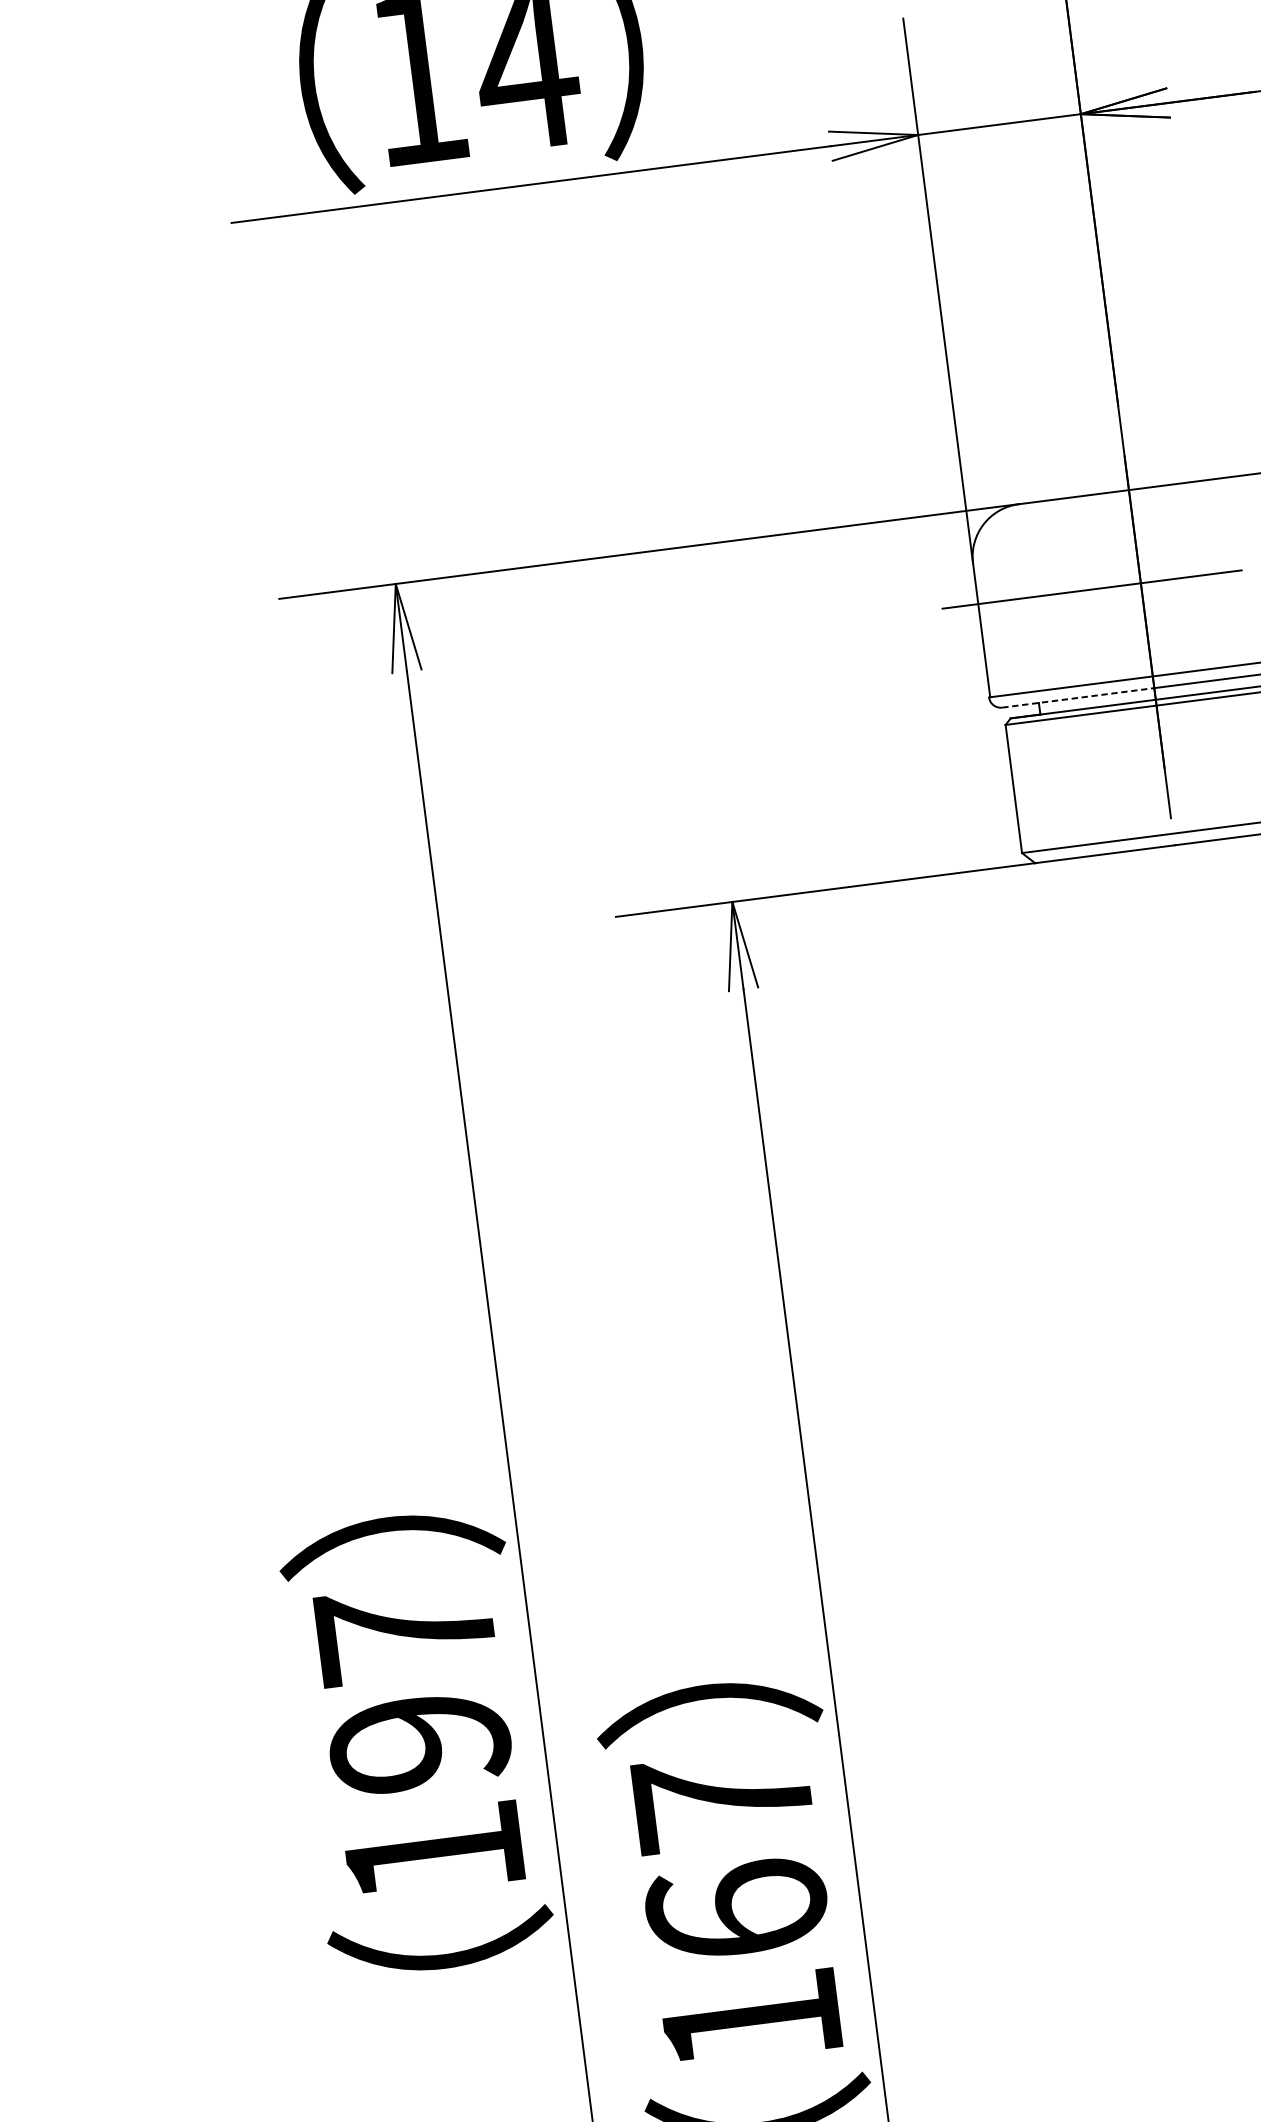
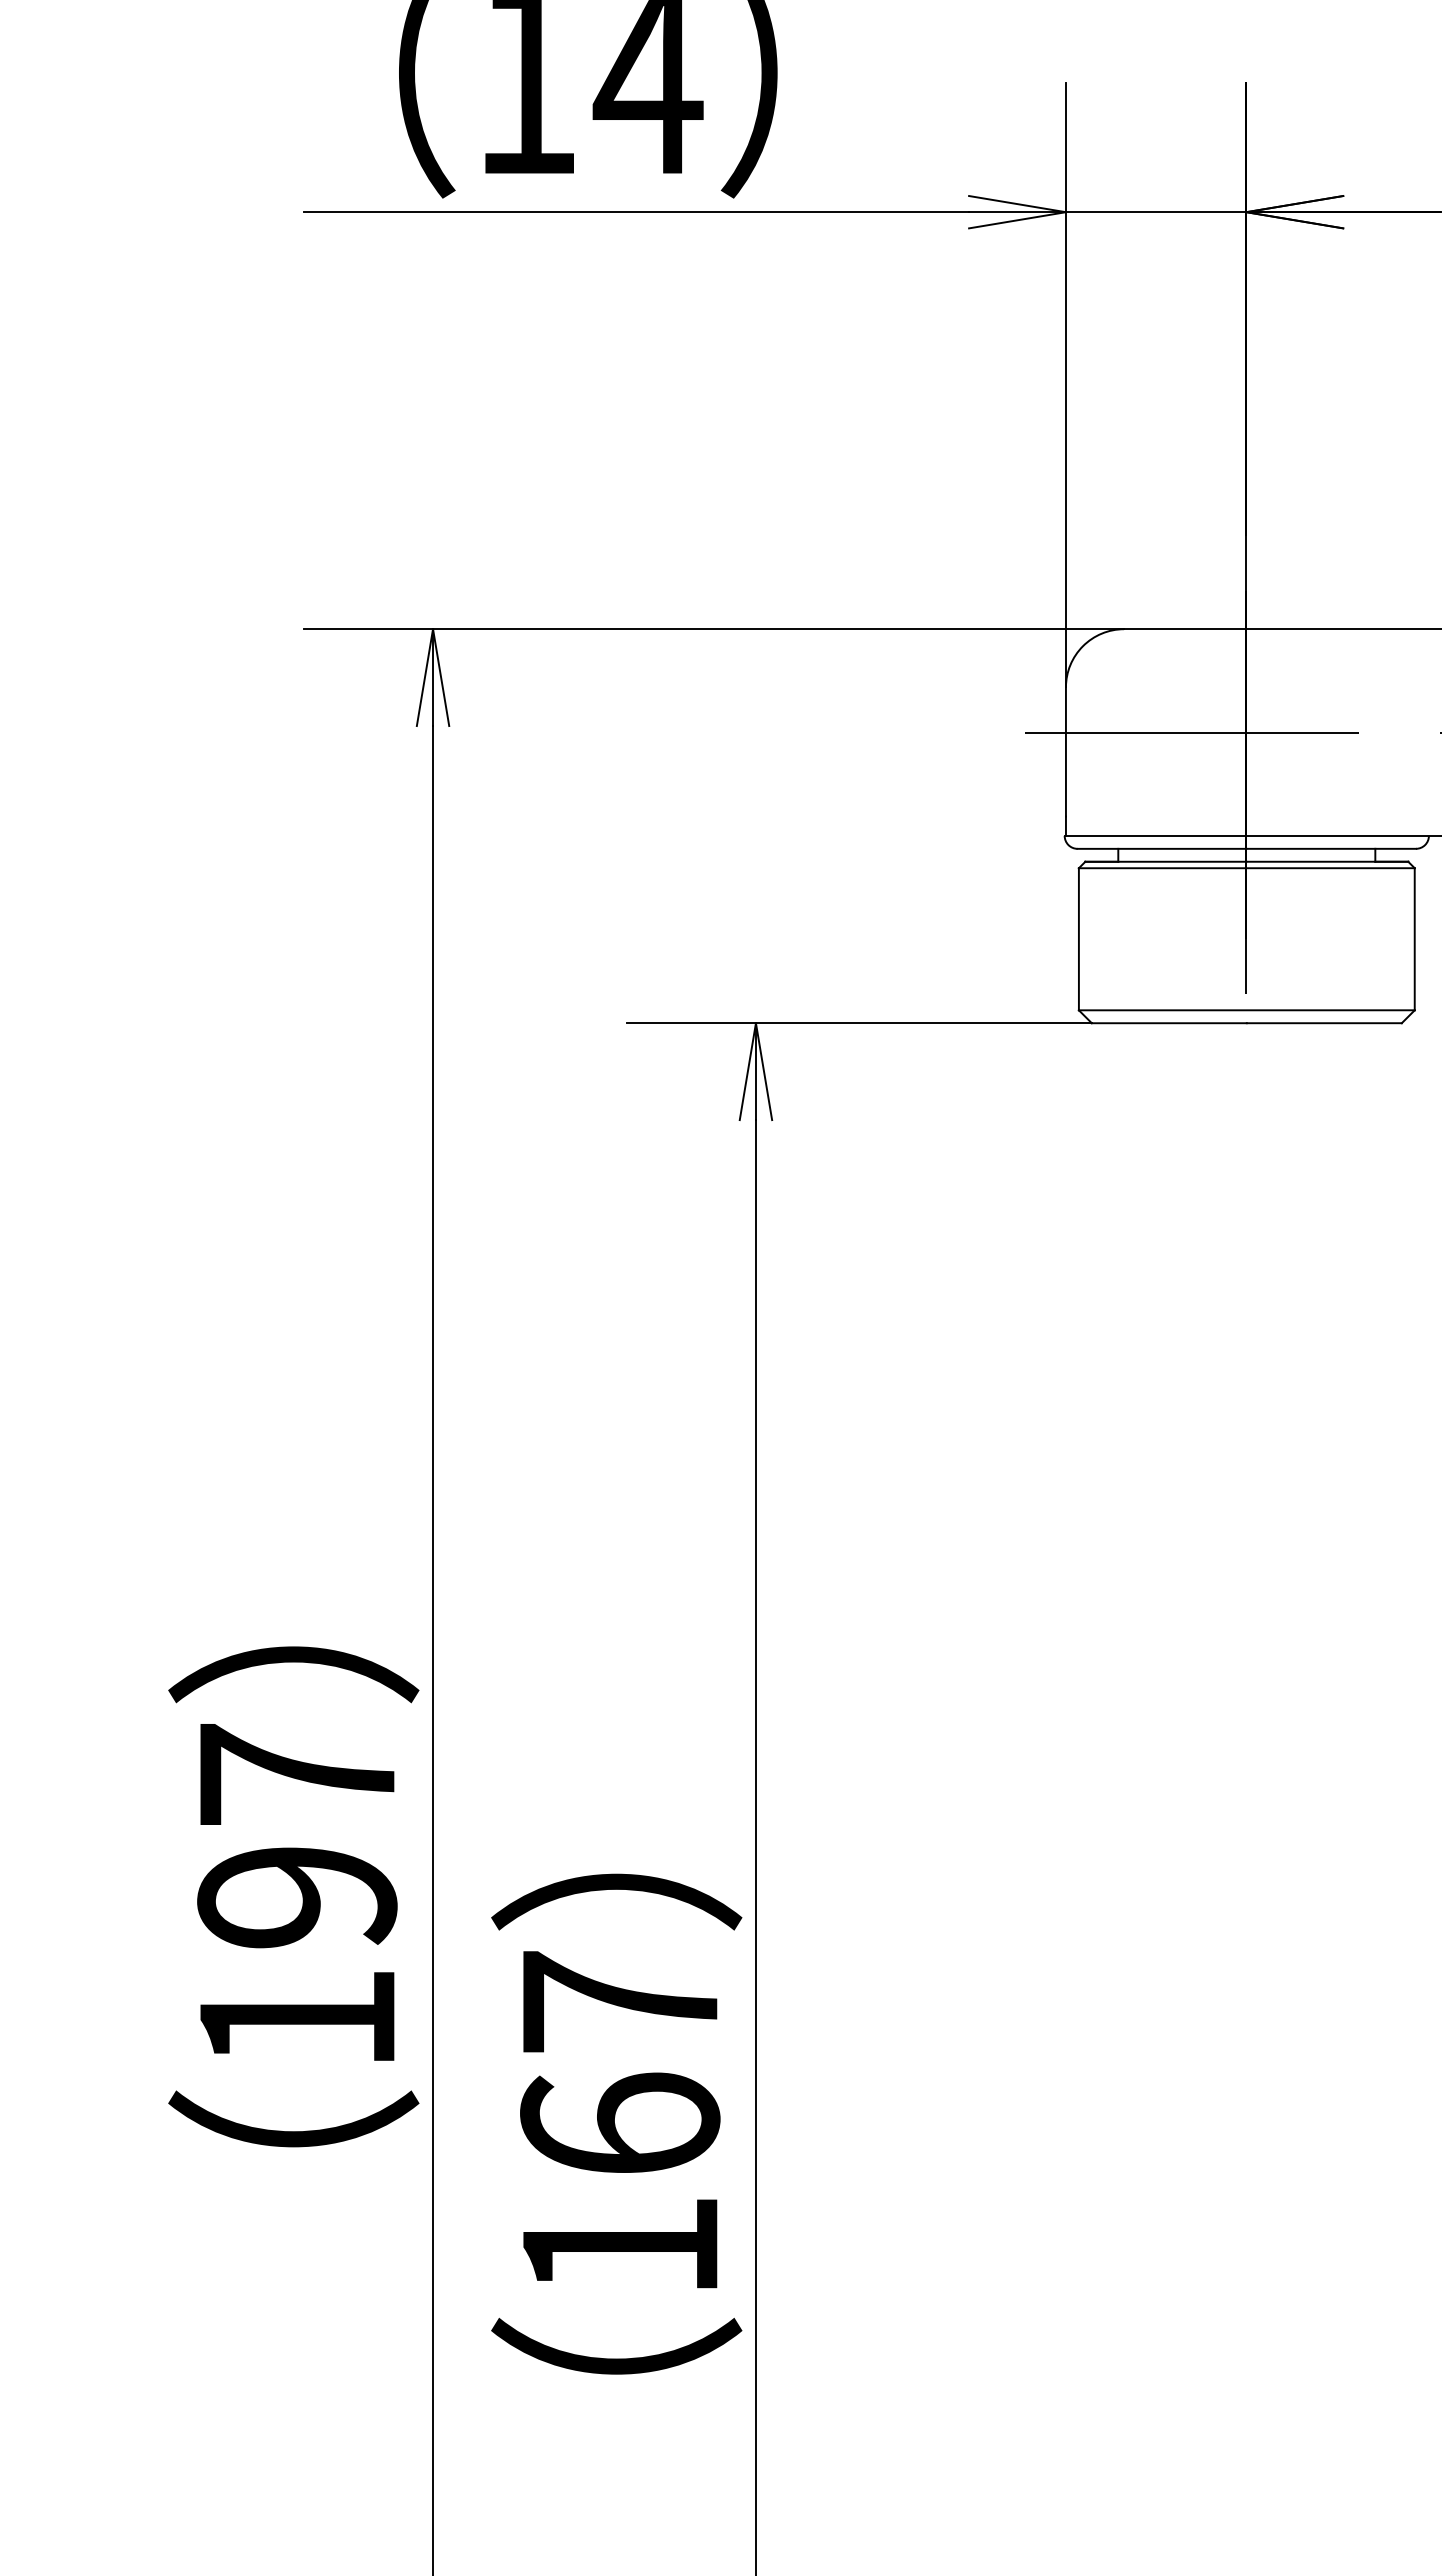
line: (1078, 697) -> (1162, 848), dashed -> solid

